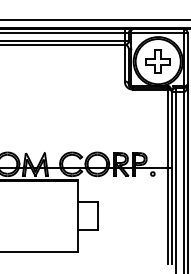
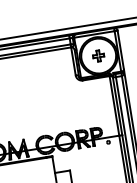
part: (157, 61) -> (98, 56), size x0.6

